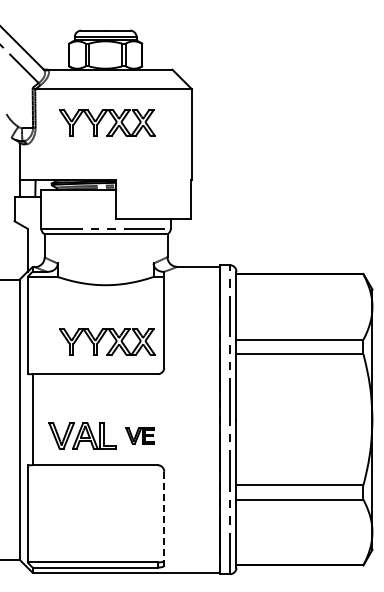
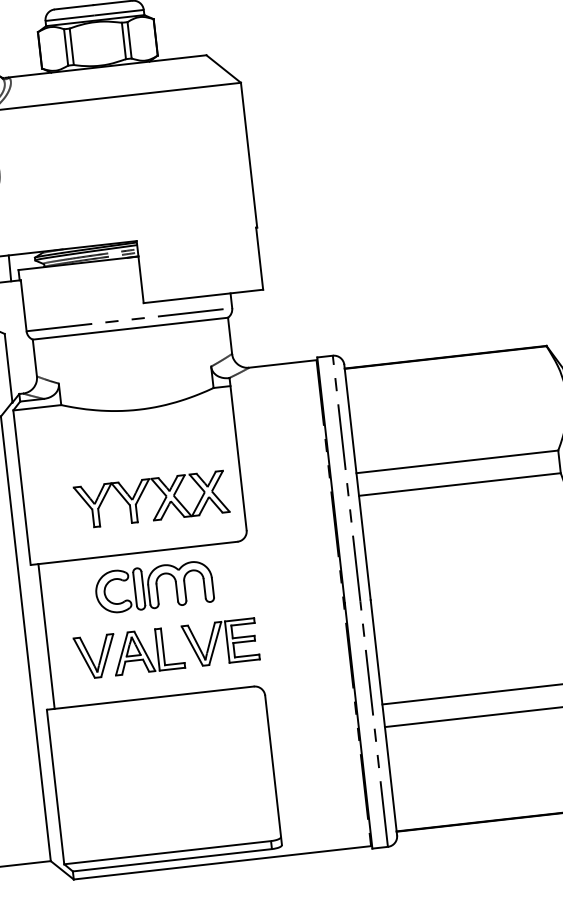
part: (101, 120) -> (102, 148), removed
part: (102, 396) -> (153, 587), added
part: (139, 435) -> (219, 642), size x1.67
line: (164, 518) -> (273, 769), dashed -> solid

